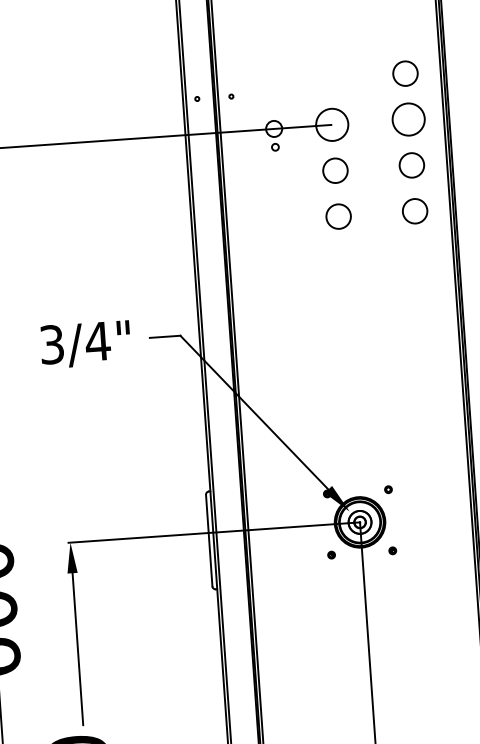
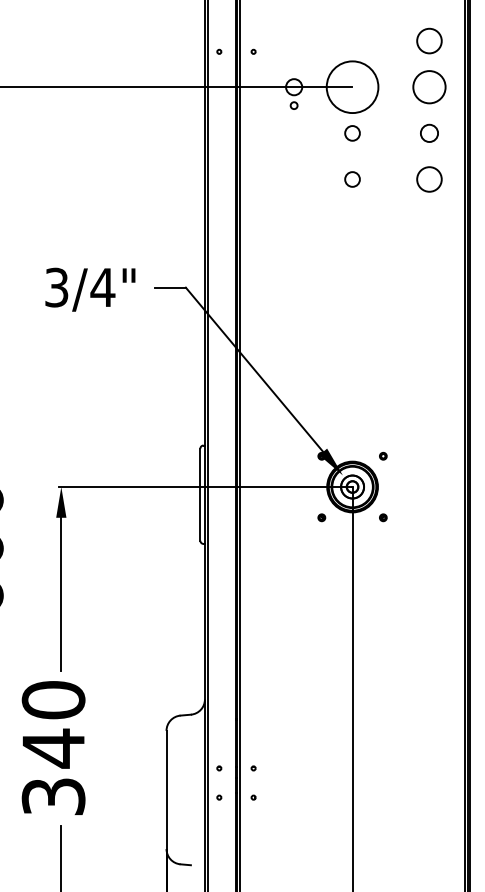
circle: (332, 125) -> (352, 87), size x1.6
circle: (411, 165) -> (429, 133), size x0.7
circle: (335, 170) -> (352, 133), size x0.6
circle: (338, 216) -> (352, 179), size x0.6

